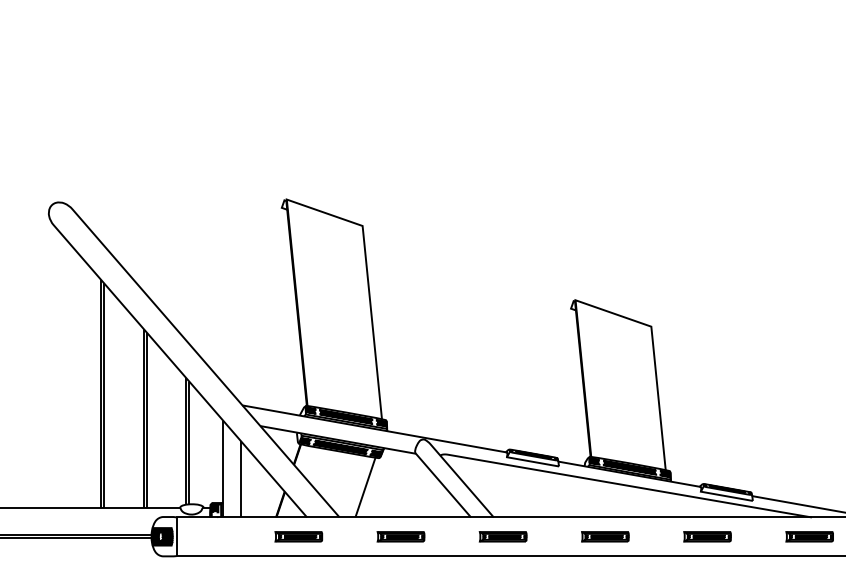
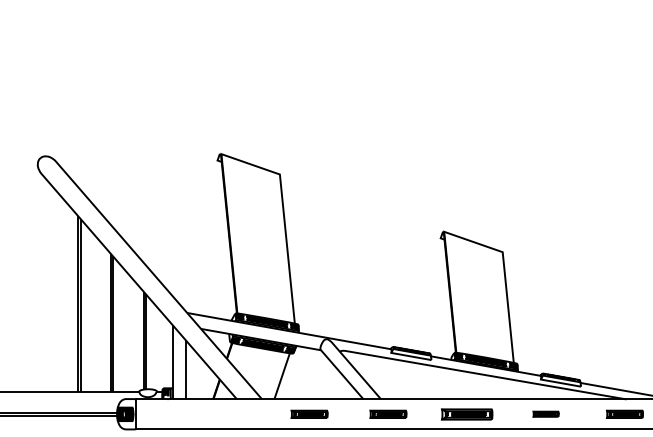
part: (298, 535) -> (230, 413), removed
part: (605, 535) -> (467, 413), size x1.4
part: (706, 535) -> (545, 413), size x0.7

